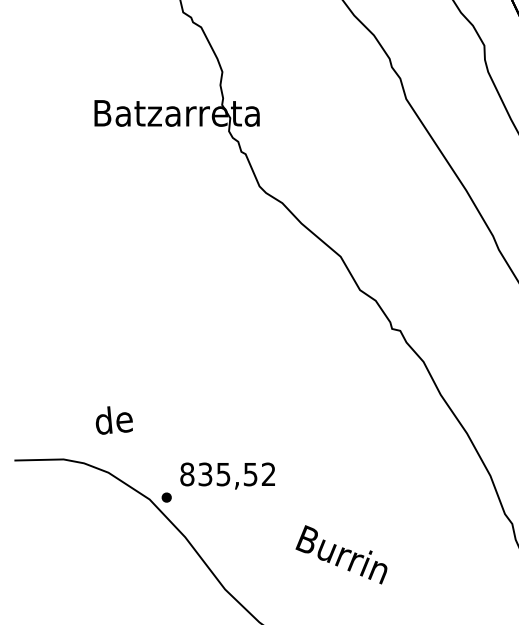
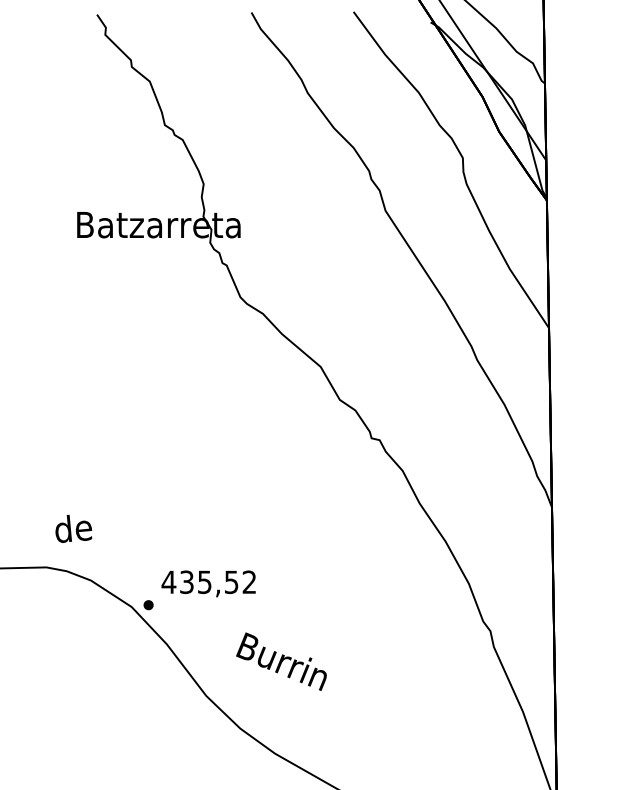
text: (114, 420) -> (73, 528), moved
text: (186, 474) -> (168, 582), 835,52 -> 435,52
text: (341, 554) -> (281, 661), moved

